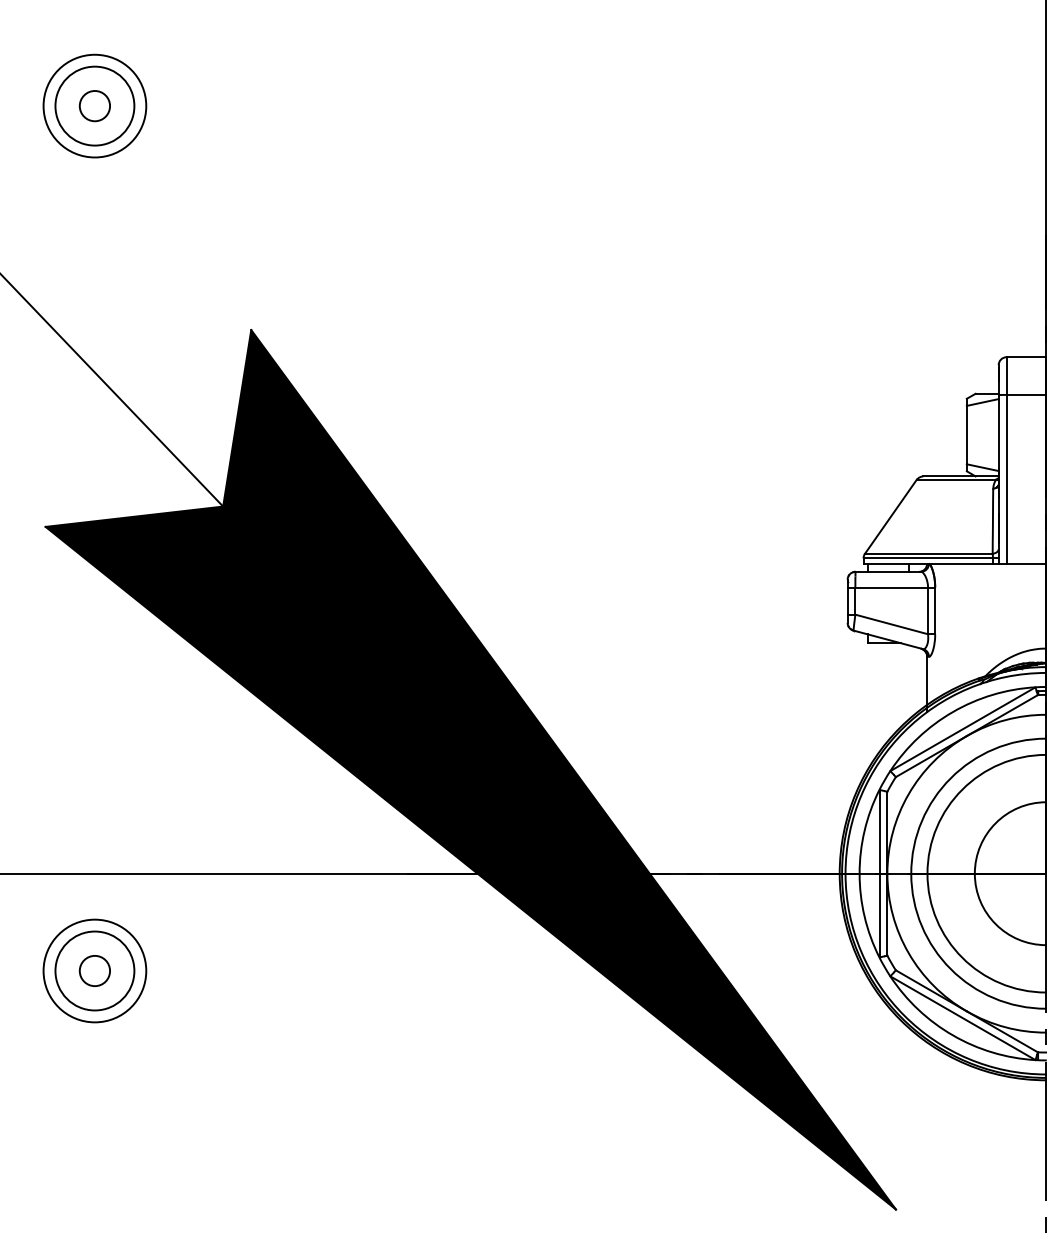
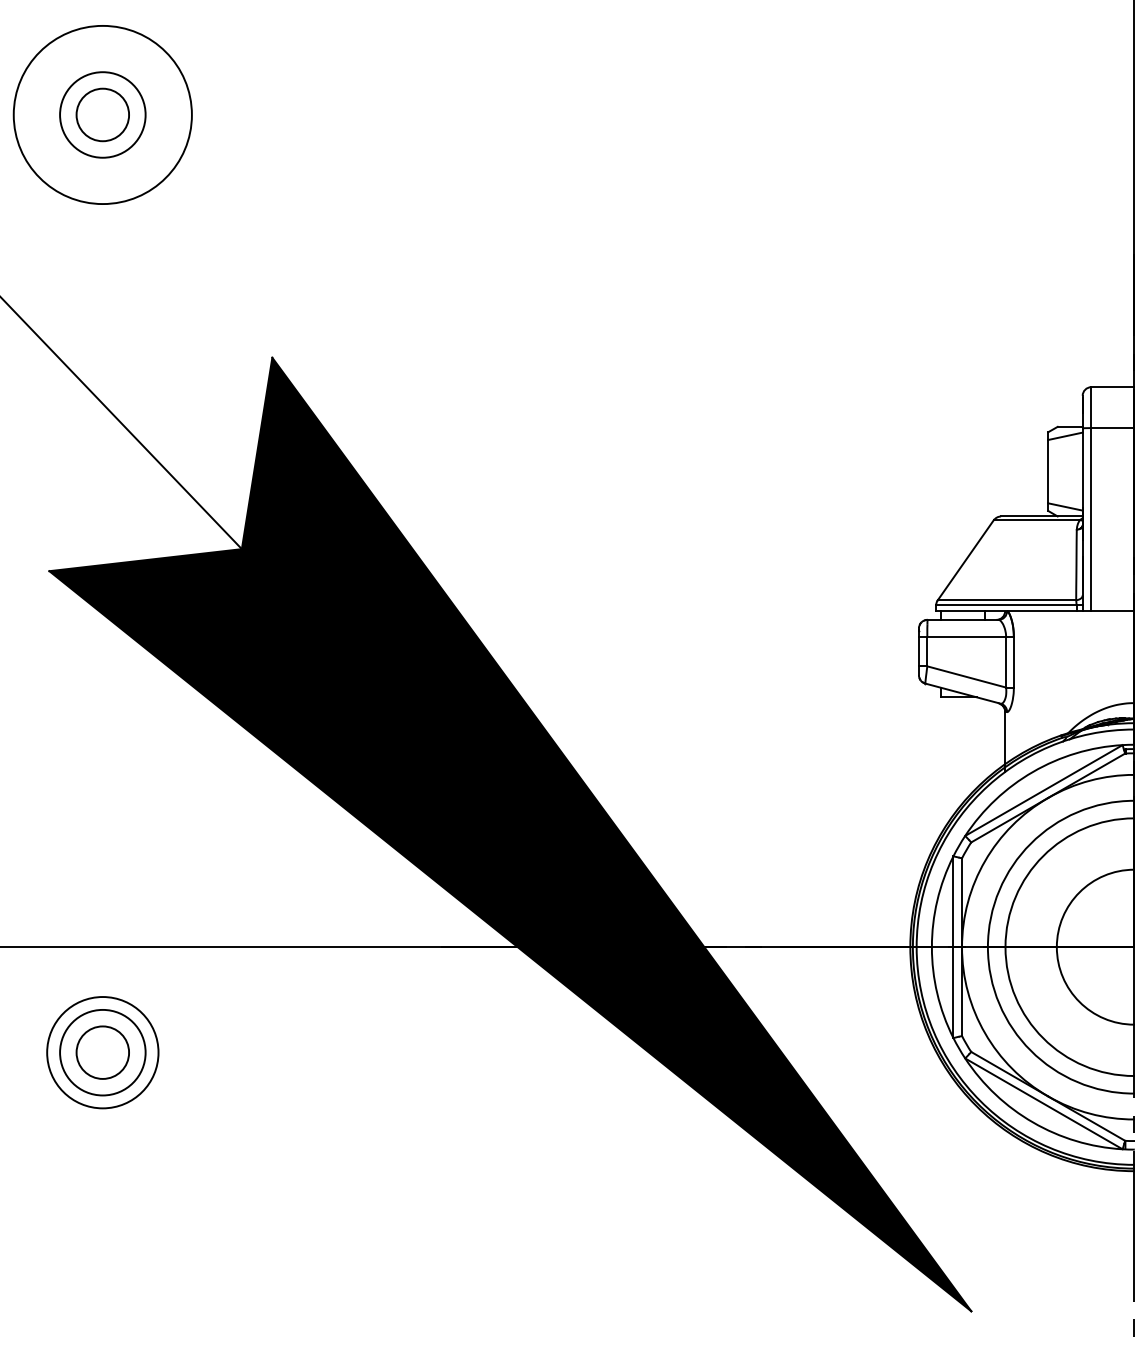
circle: (94, 105) -> (102, 114), size x1.6
circle: (94, 106) -> (102, 115), size x1.6
circle: (94, 970) -> (102, 1052), size x1.6

